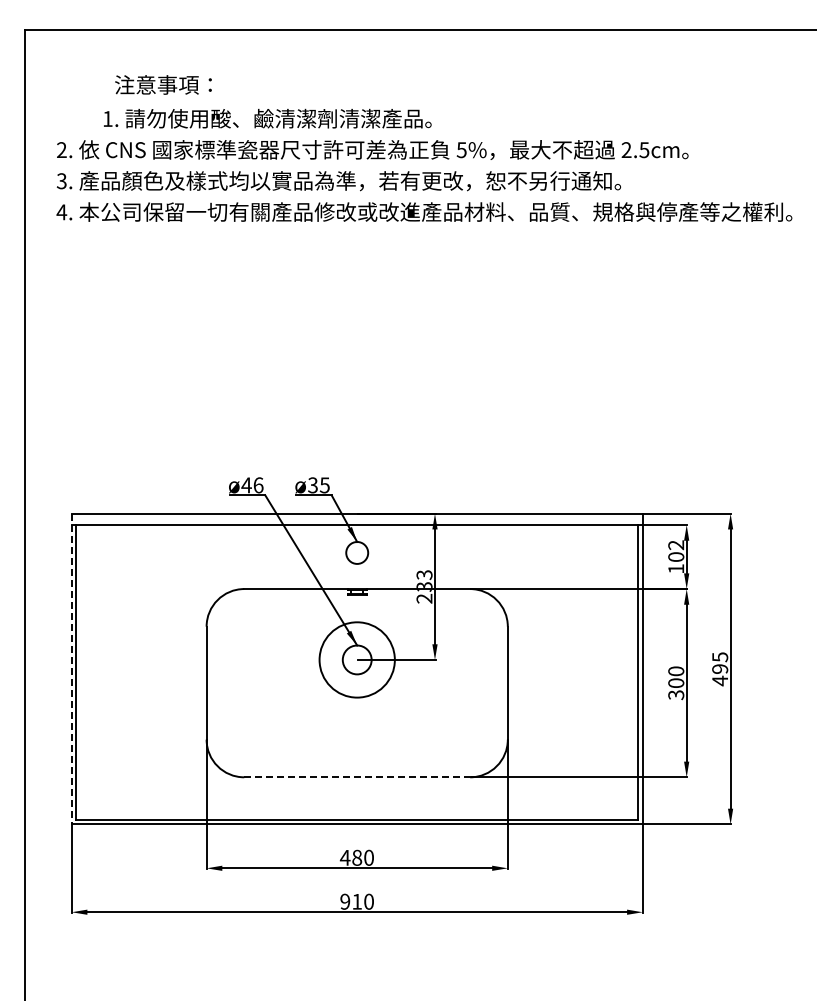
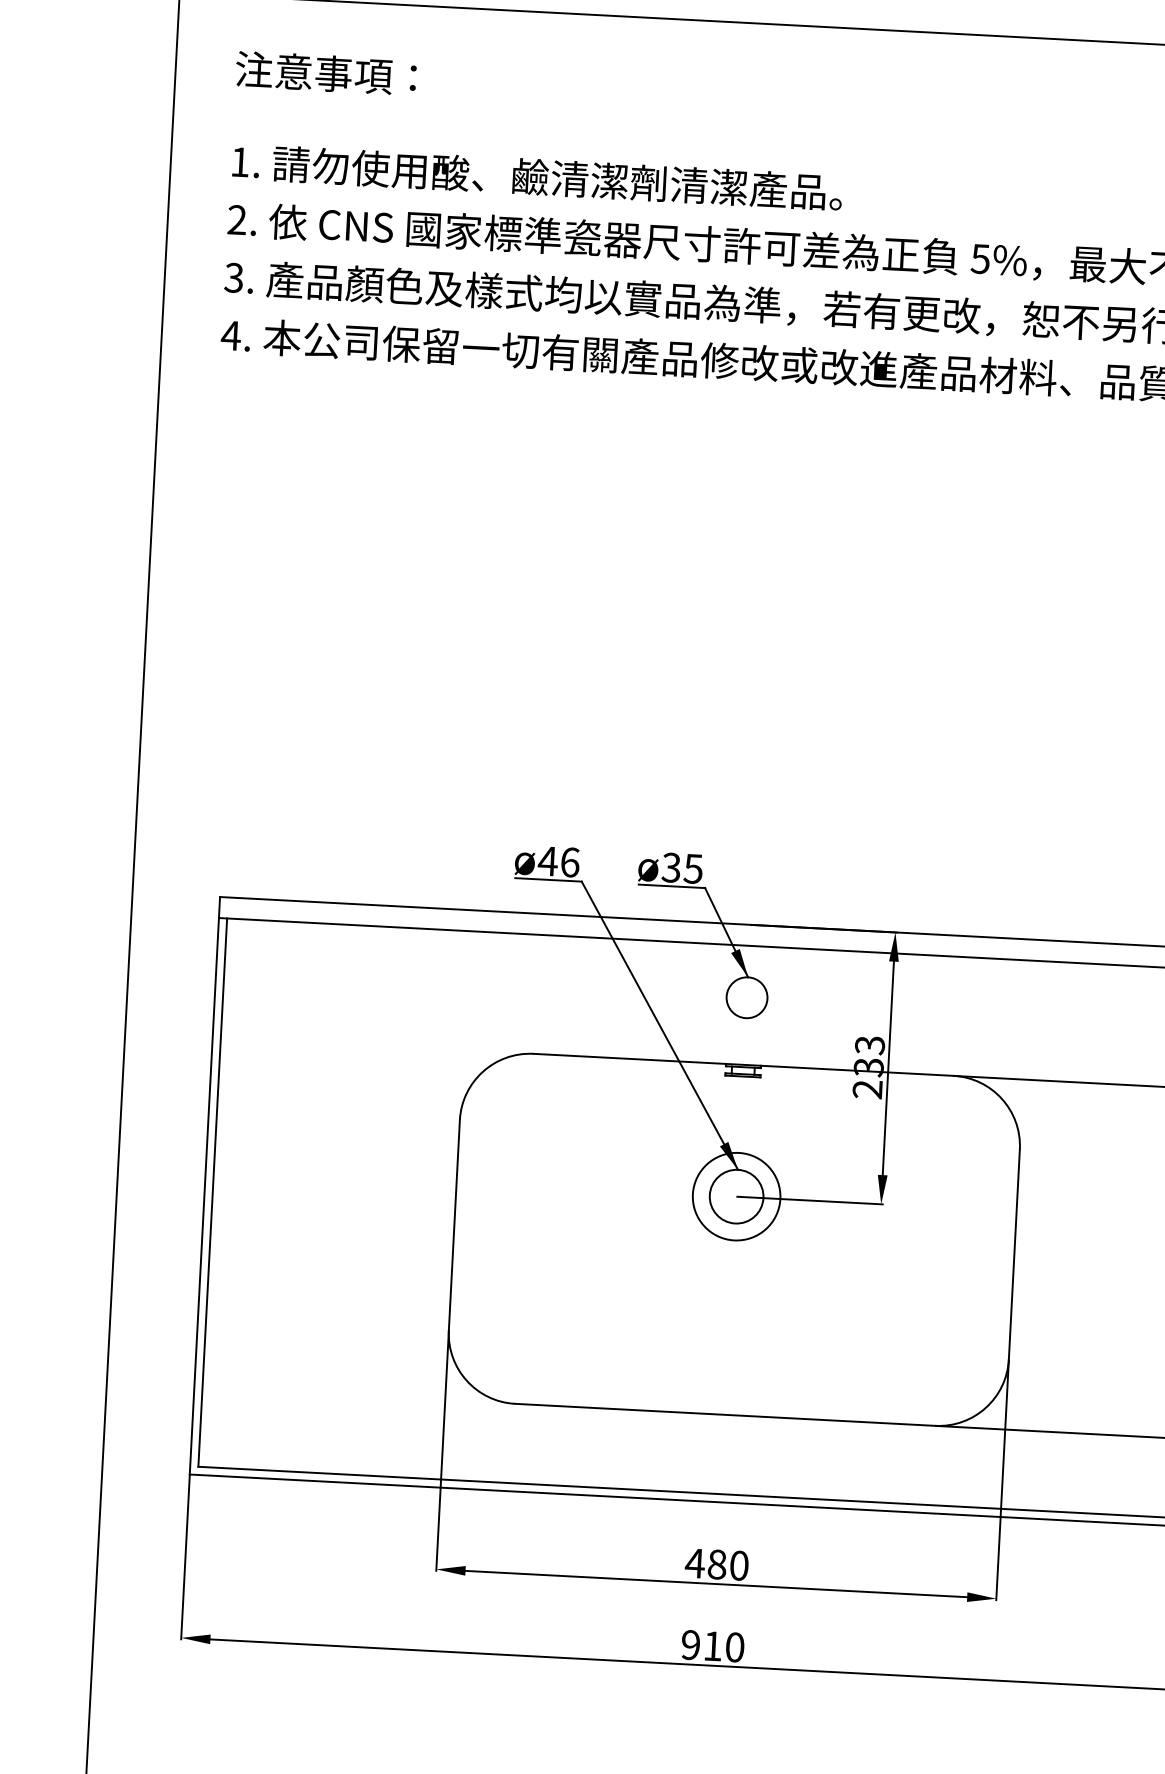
text: (163, 84) -> (326, 72), moved
text: (267, 118) -> (537, 176), moved
circle: (356, 659) -> (735, 1195), size x0.62
line: (71, 669) -> (204, 1186), dashed -> solid
line: (357, 777) -> (725, 1415), dashed -> solid

